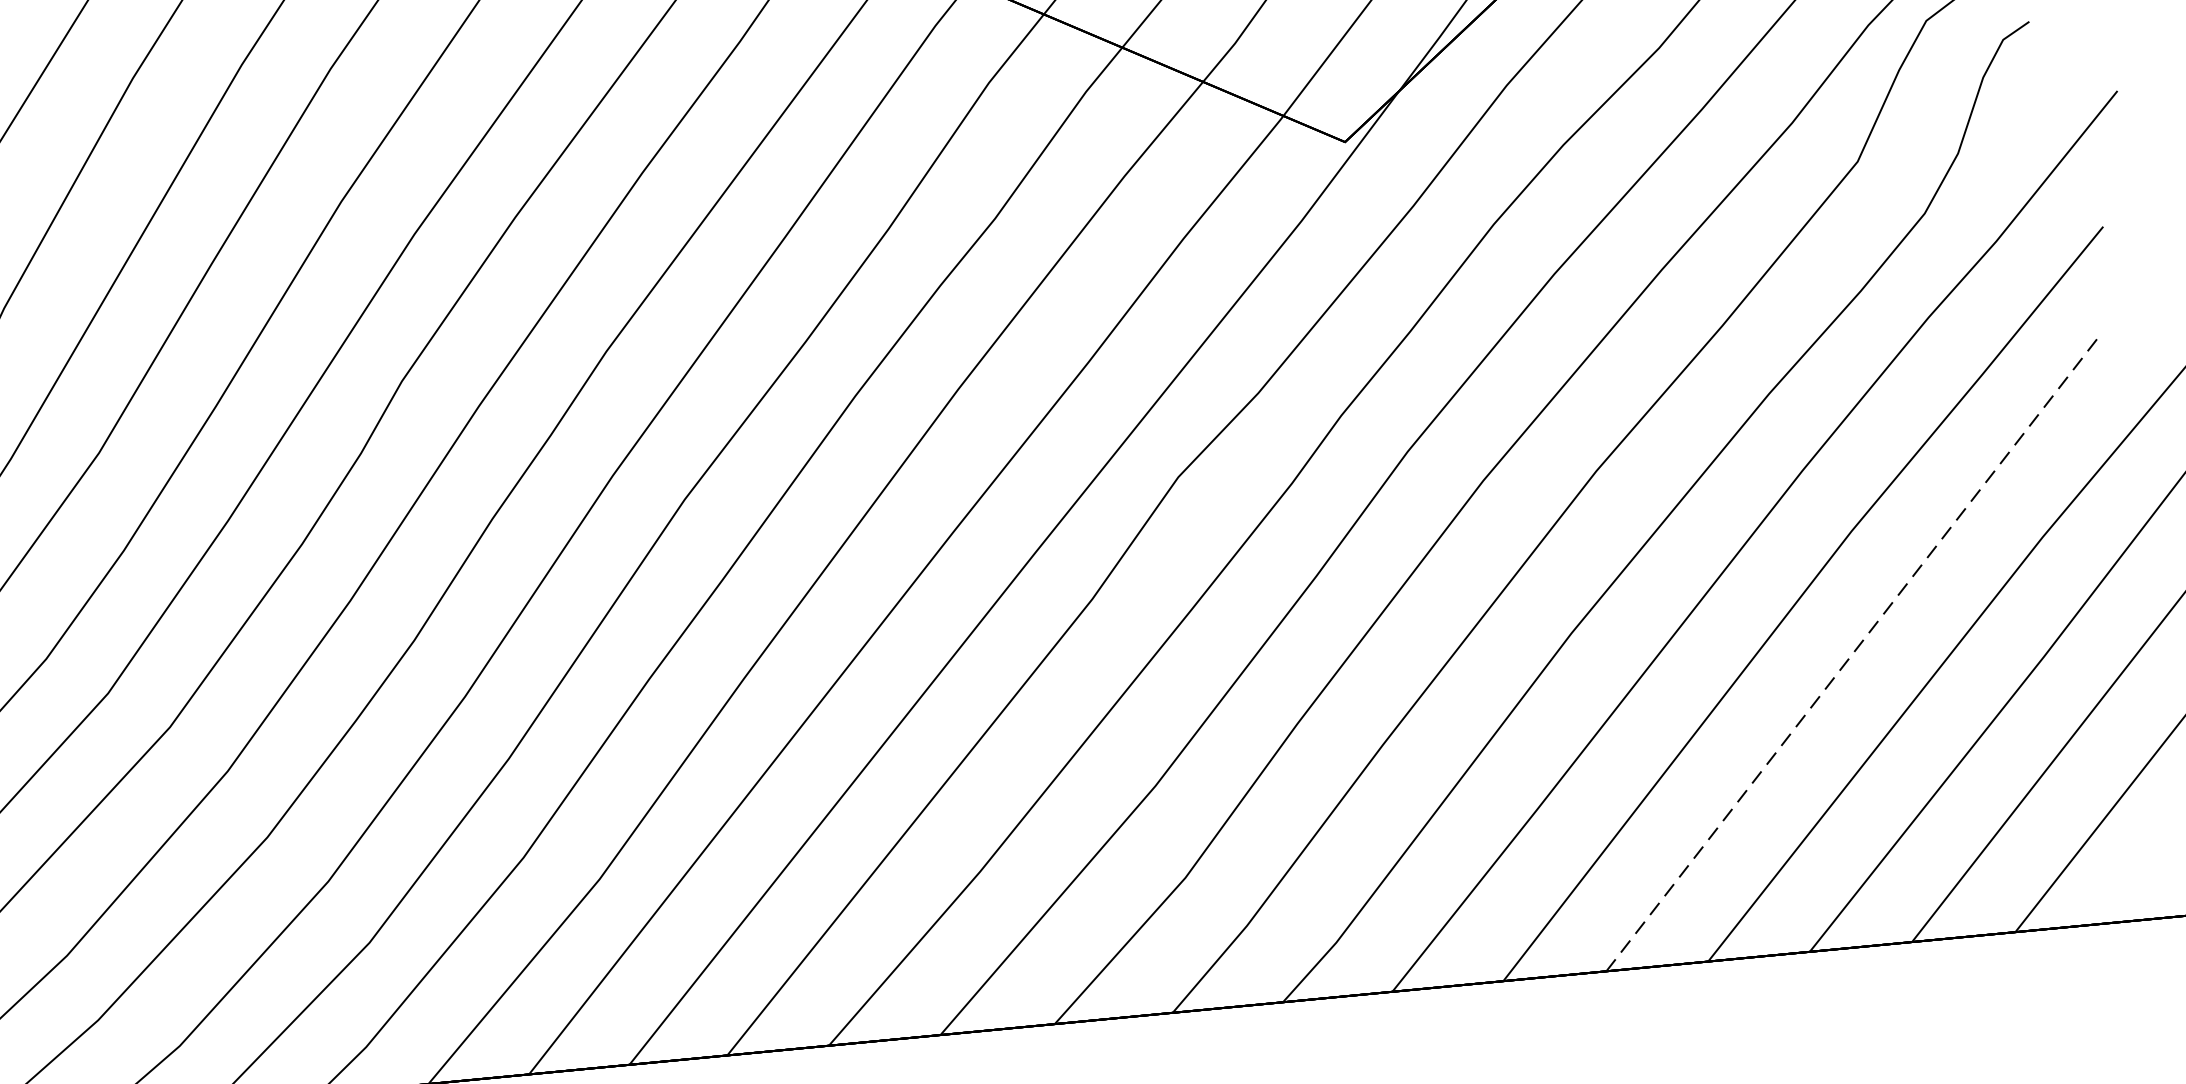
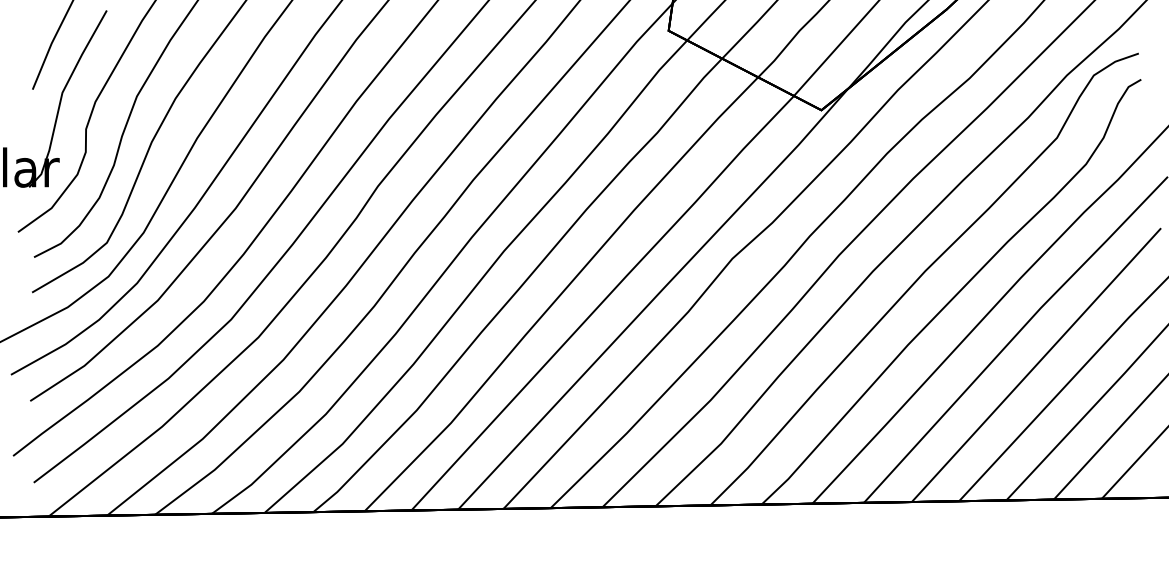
line: (1851, 653) -> (1036, 364), dashed -> solid

